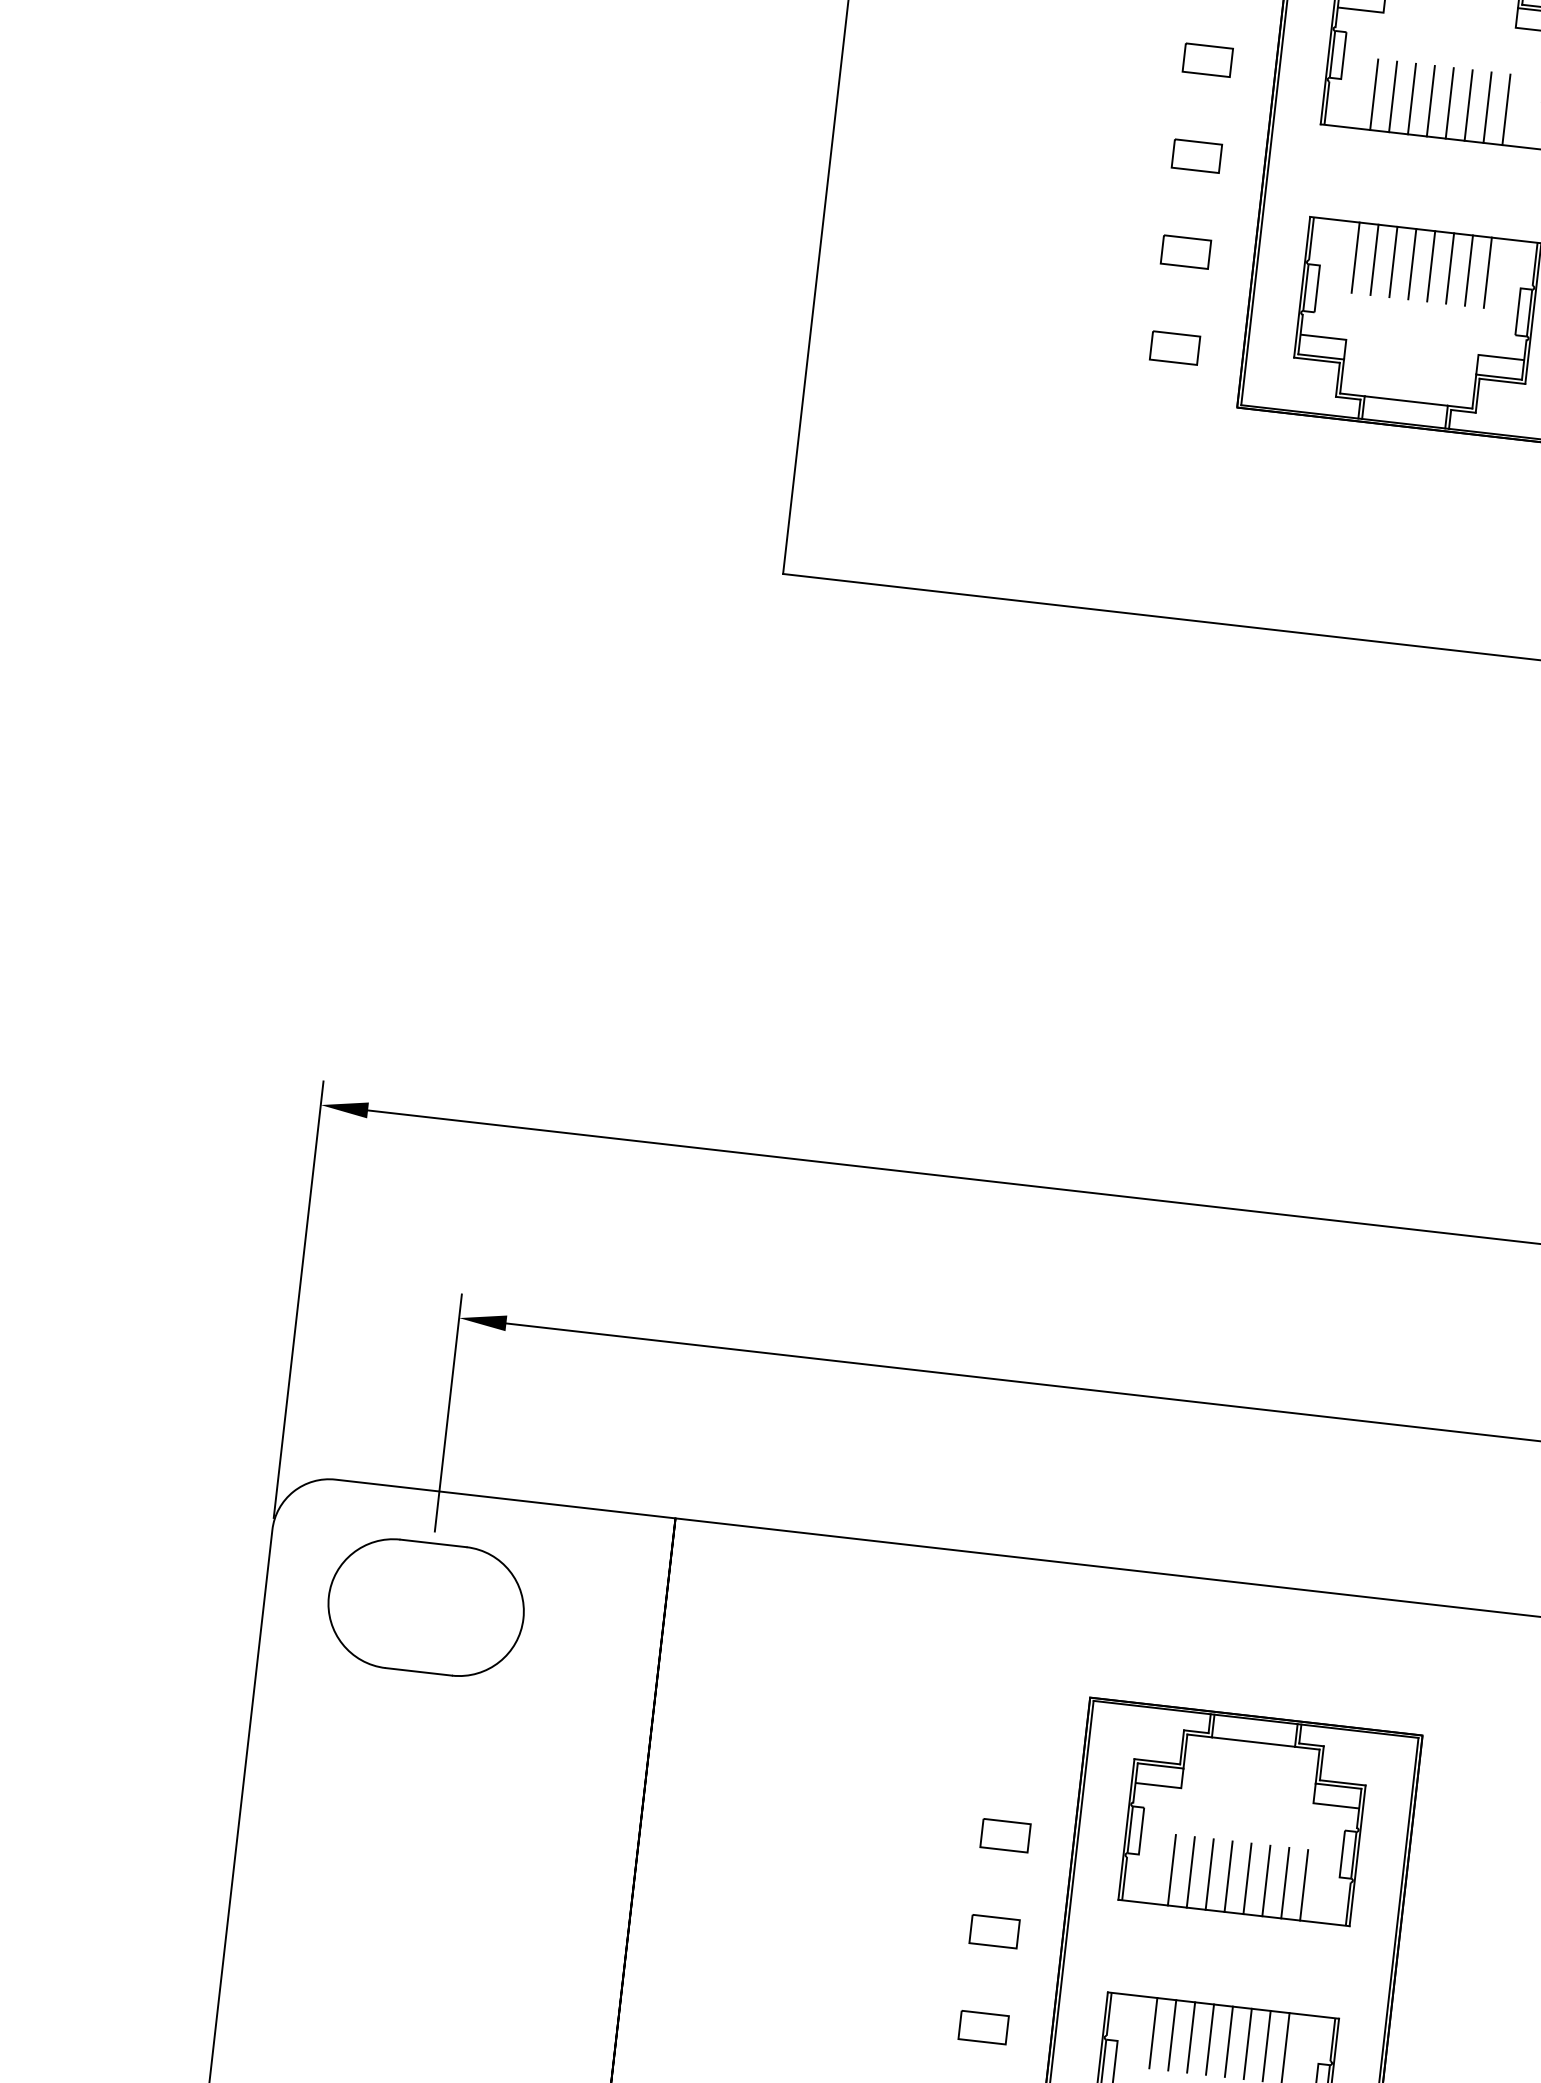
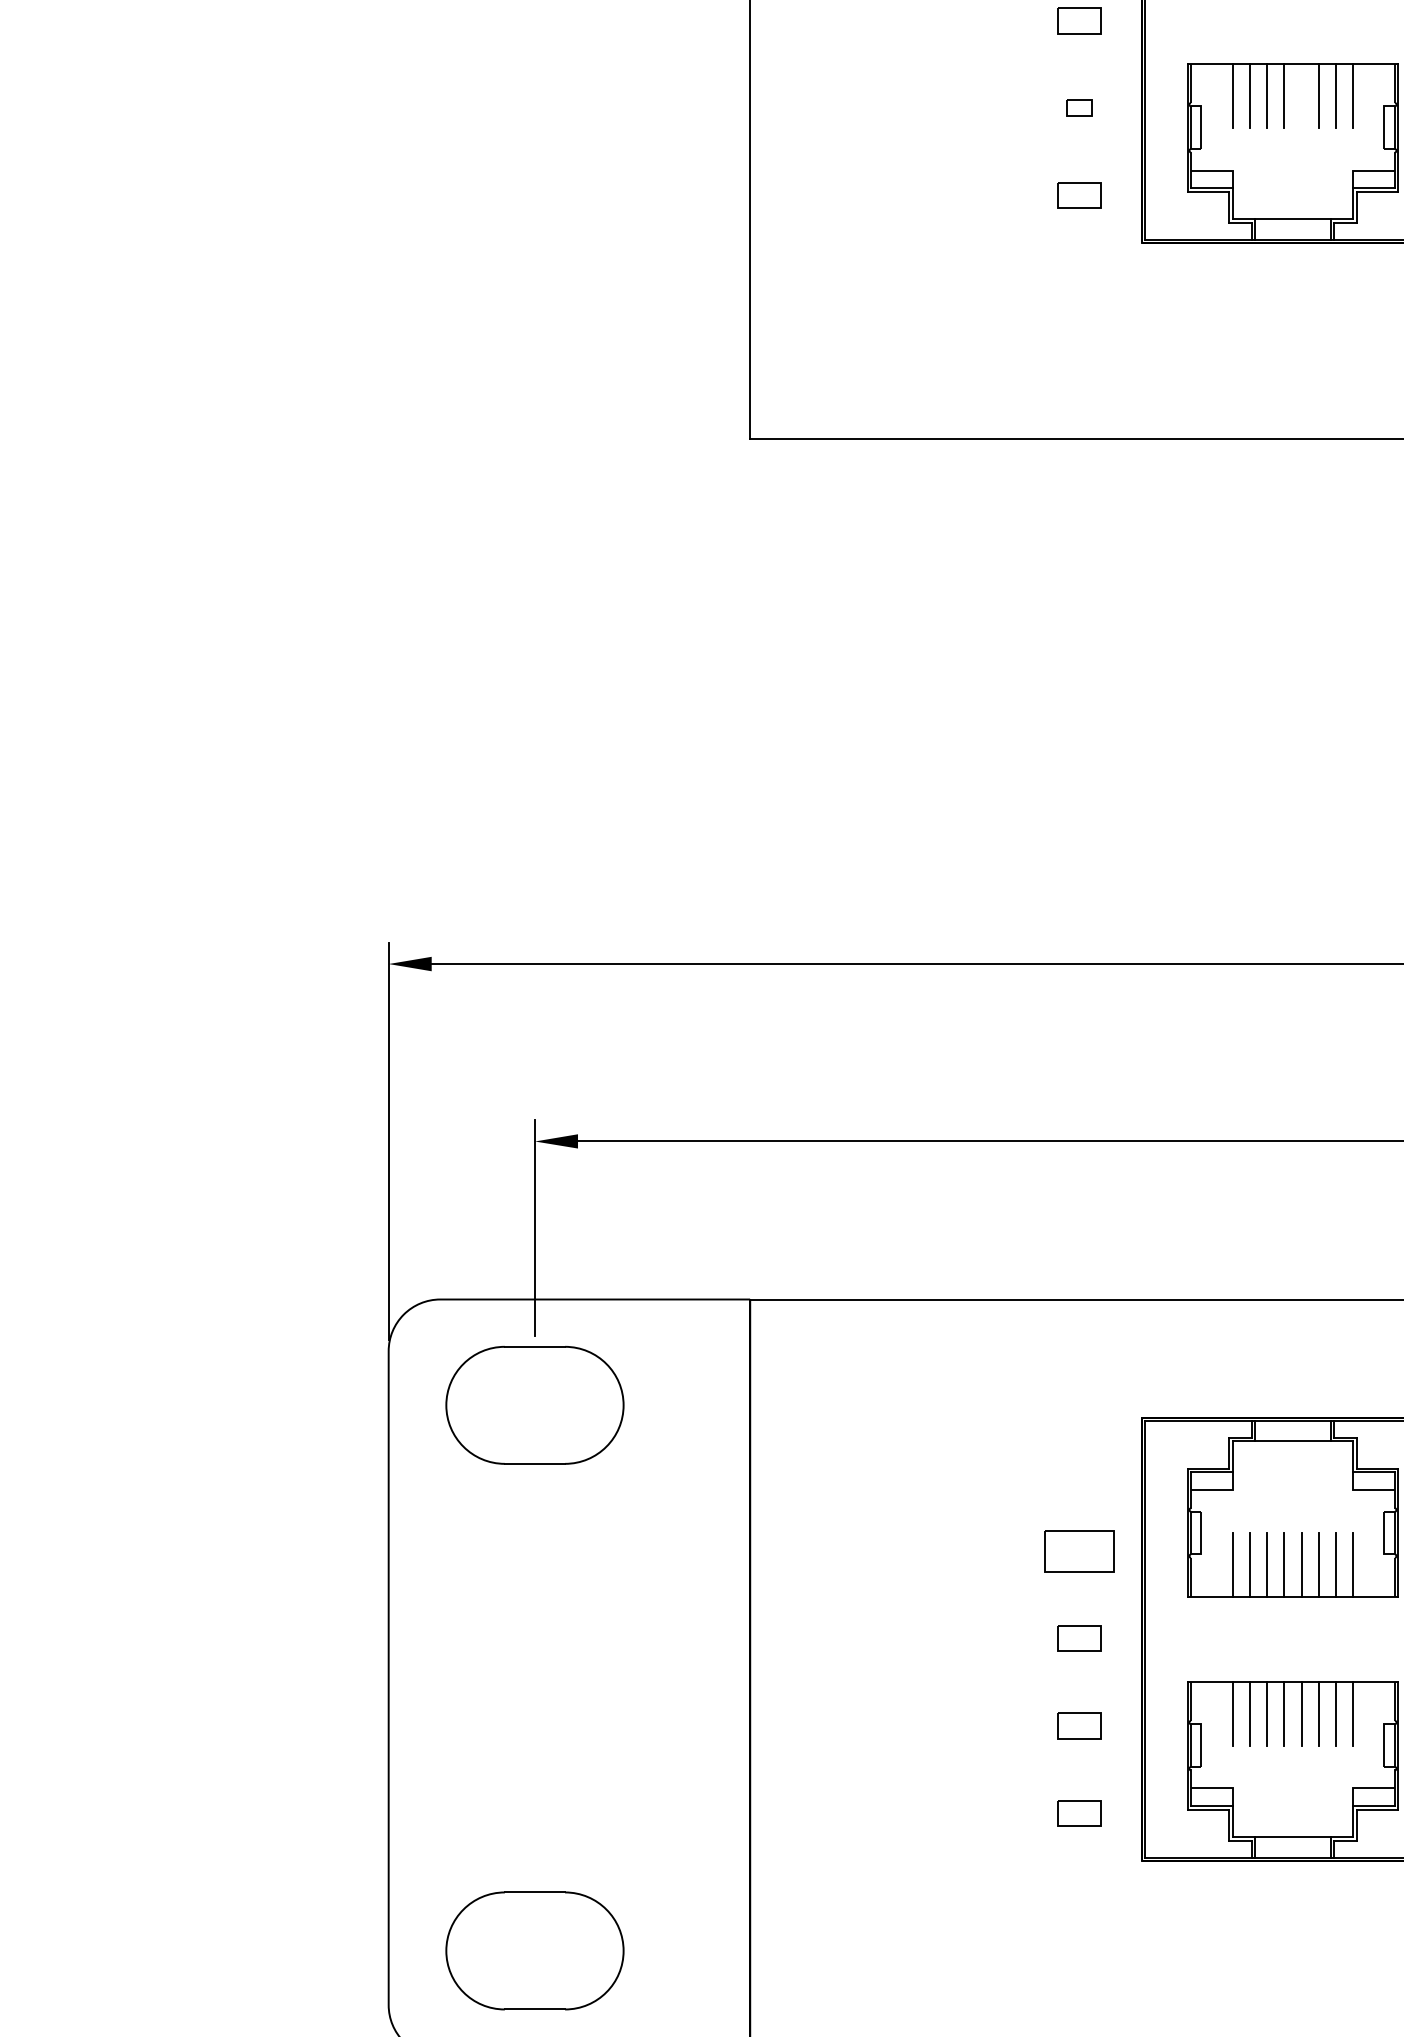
part: (1186, 251) -> (1079, 107), size x0.6
line: (1431, 266) -> (1301, 95), removed
part: (1005, 1835) -> (1079, 1550), size x1.6

